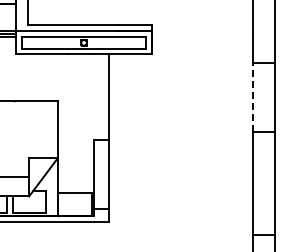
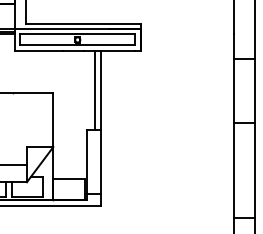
line: (102, 96) -> (94, 89), added
line: (252, 97) -> (233, 90), dashed -> solid

